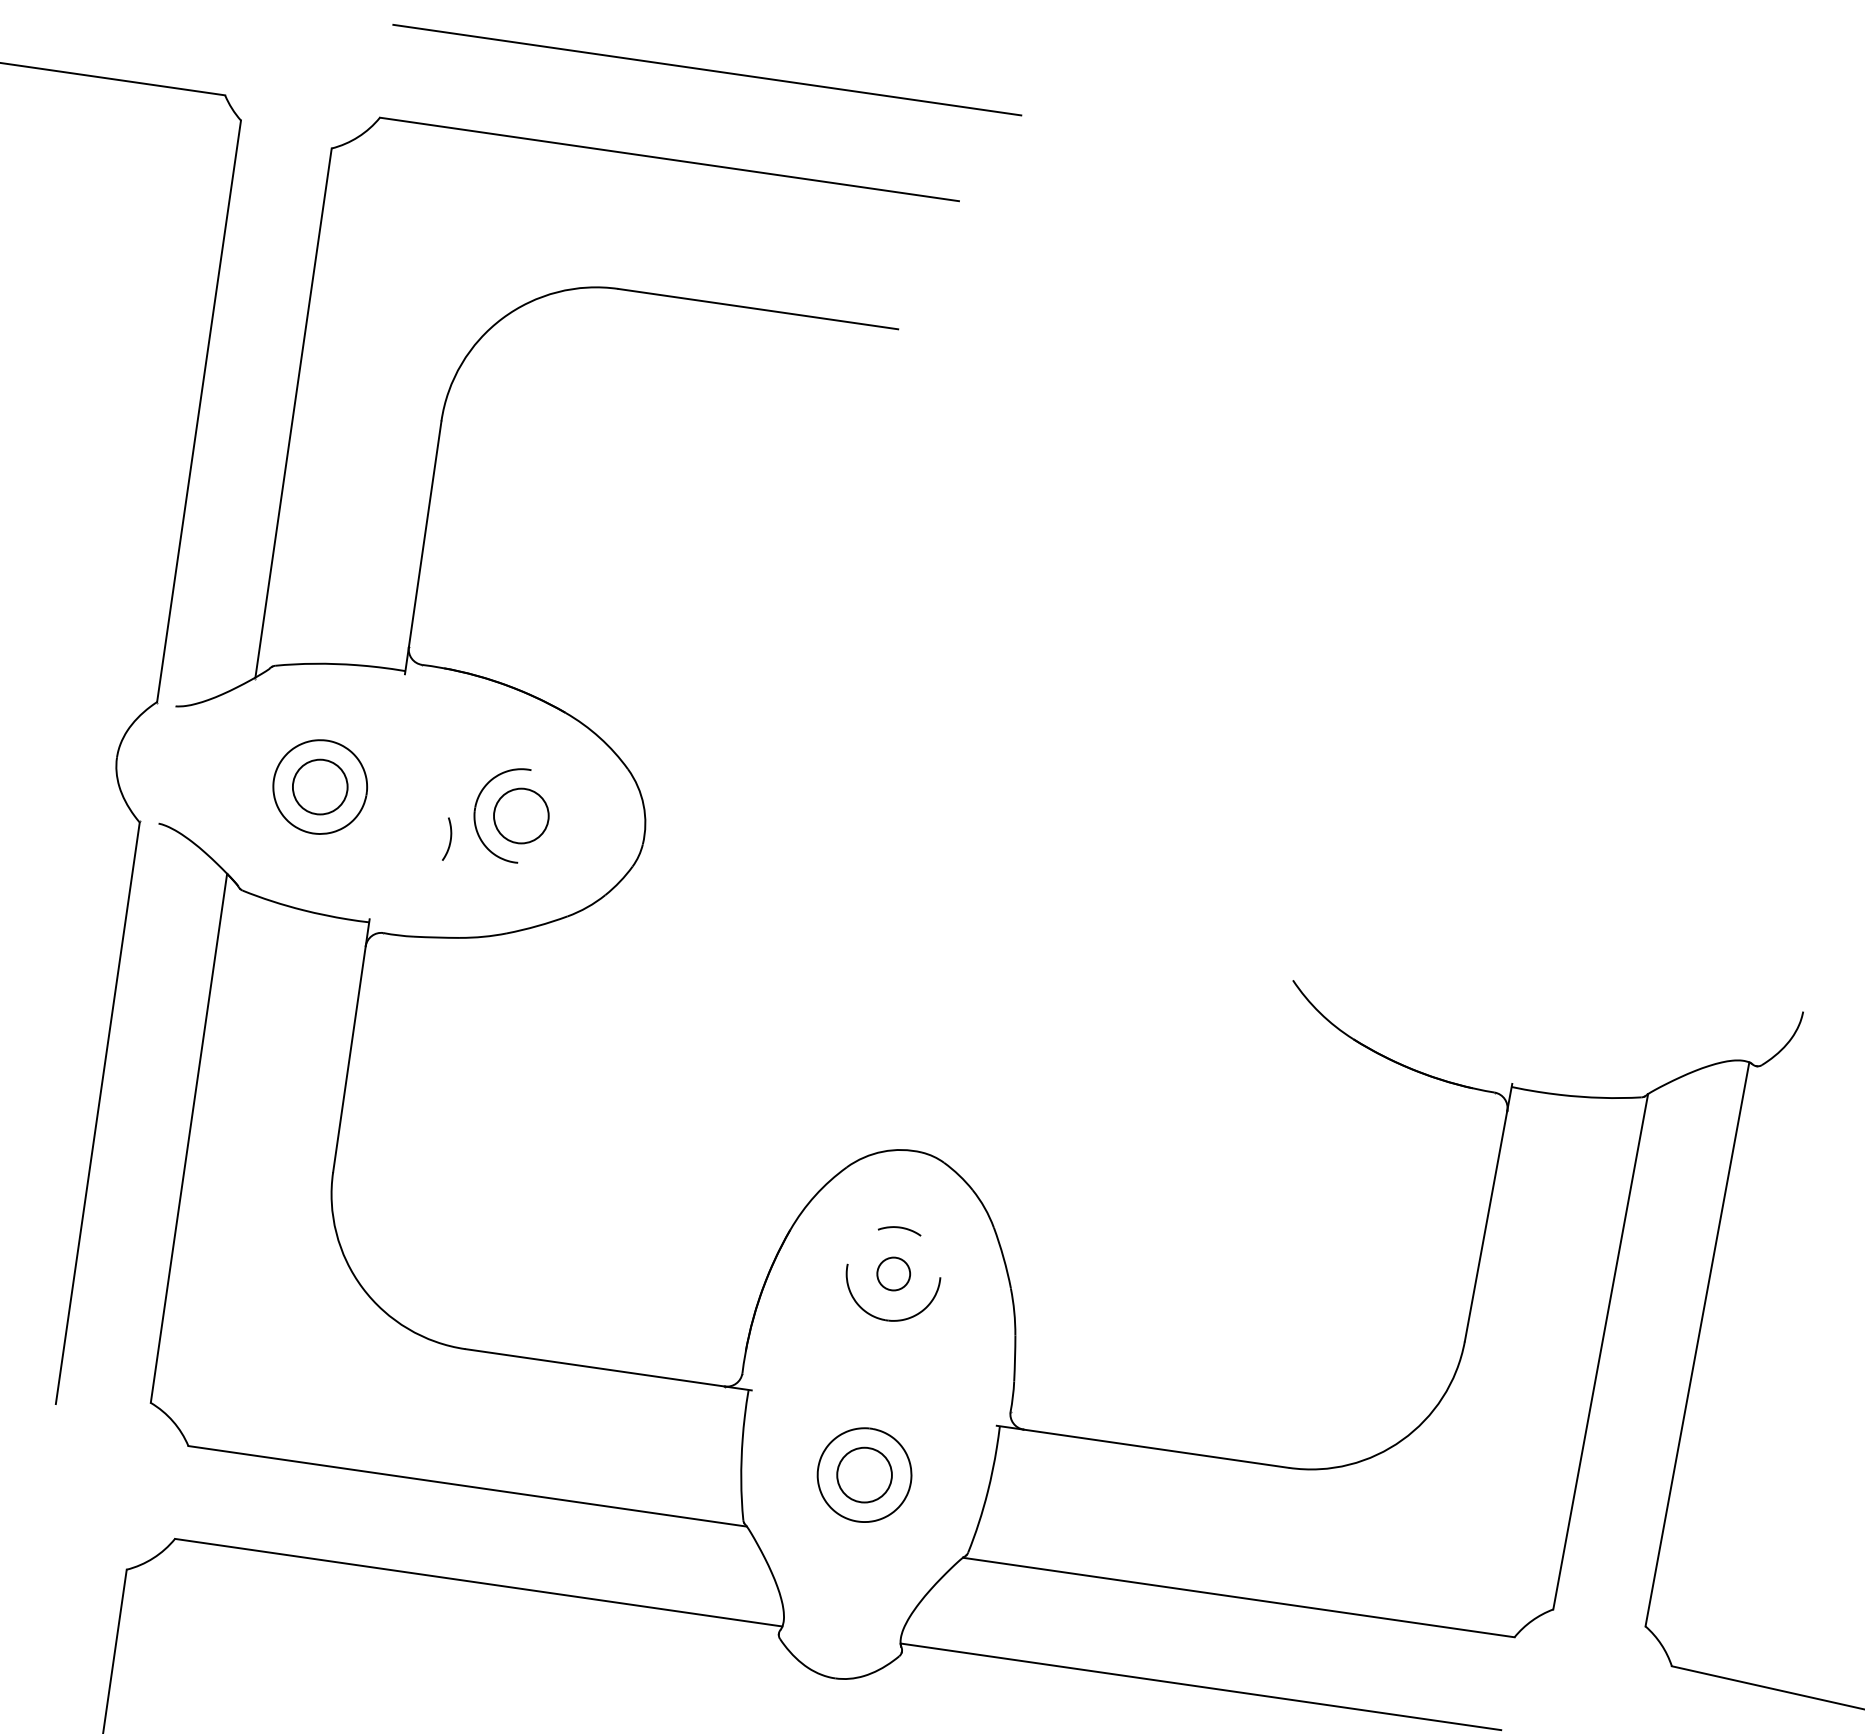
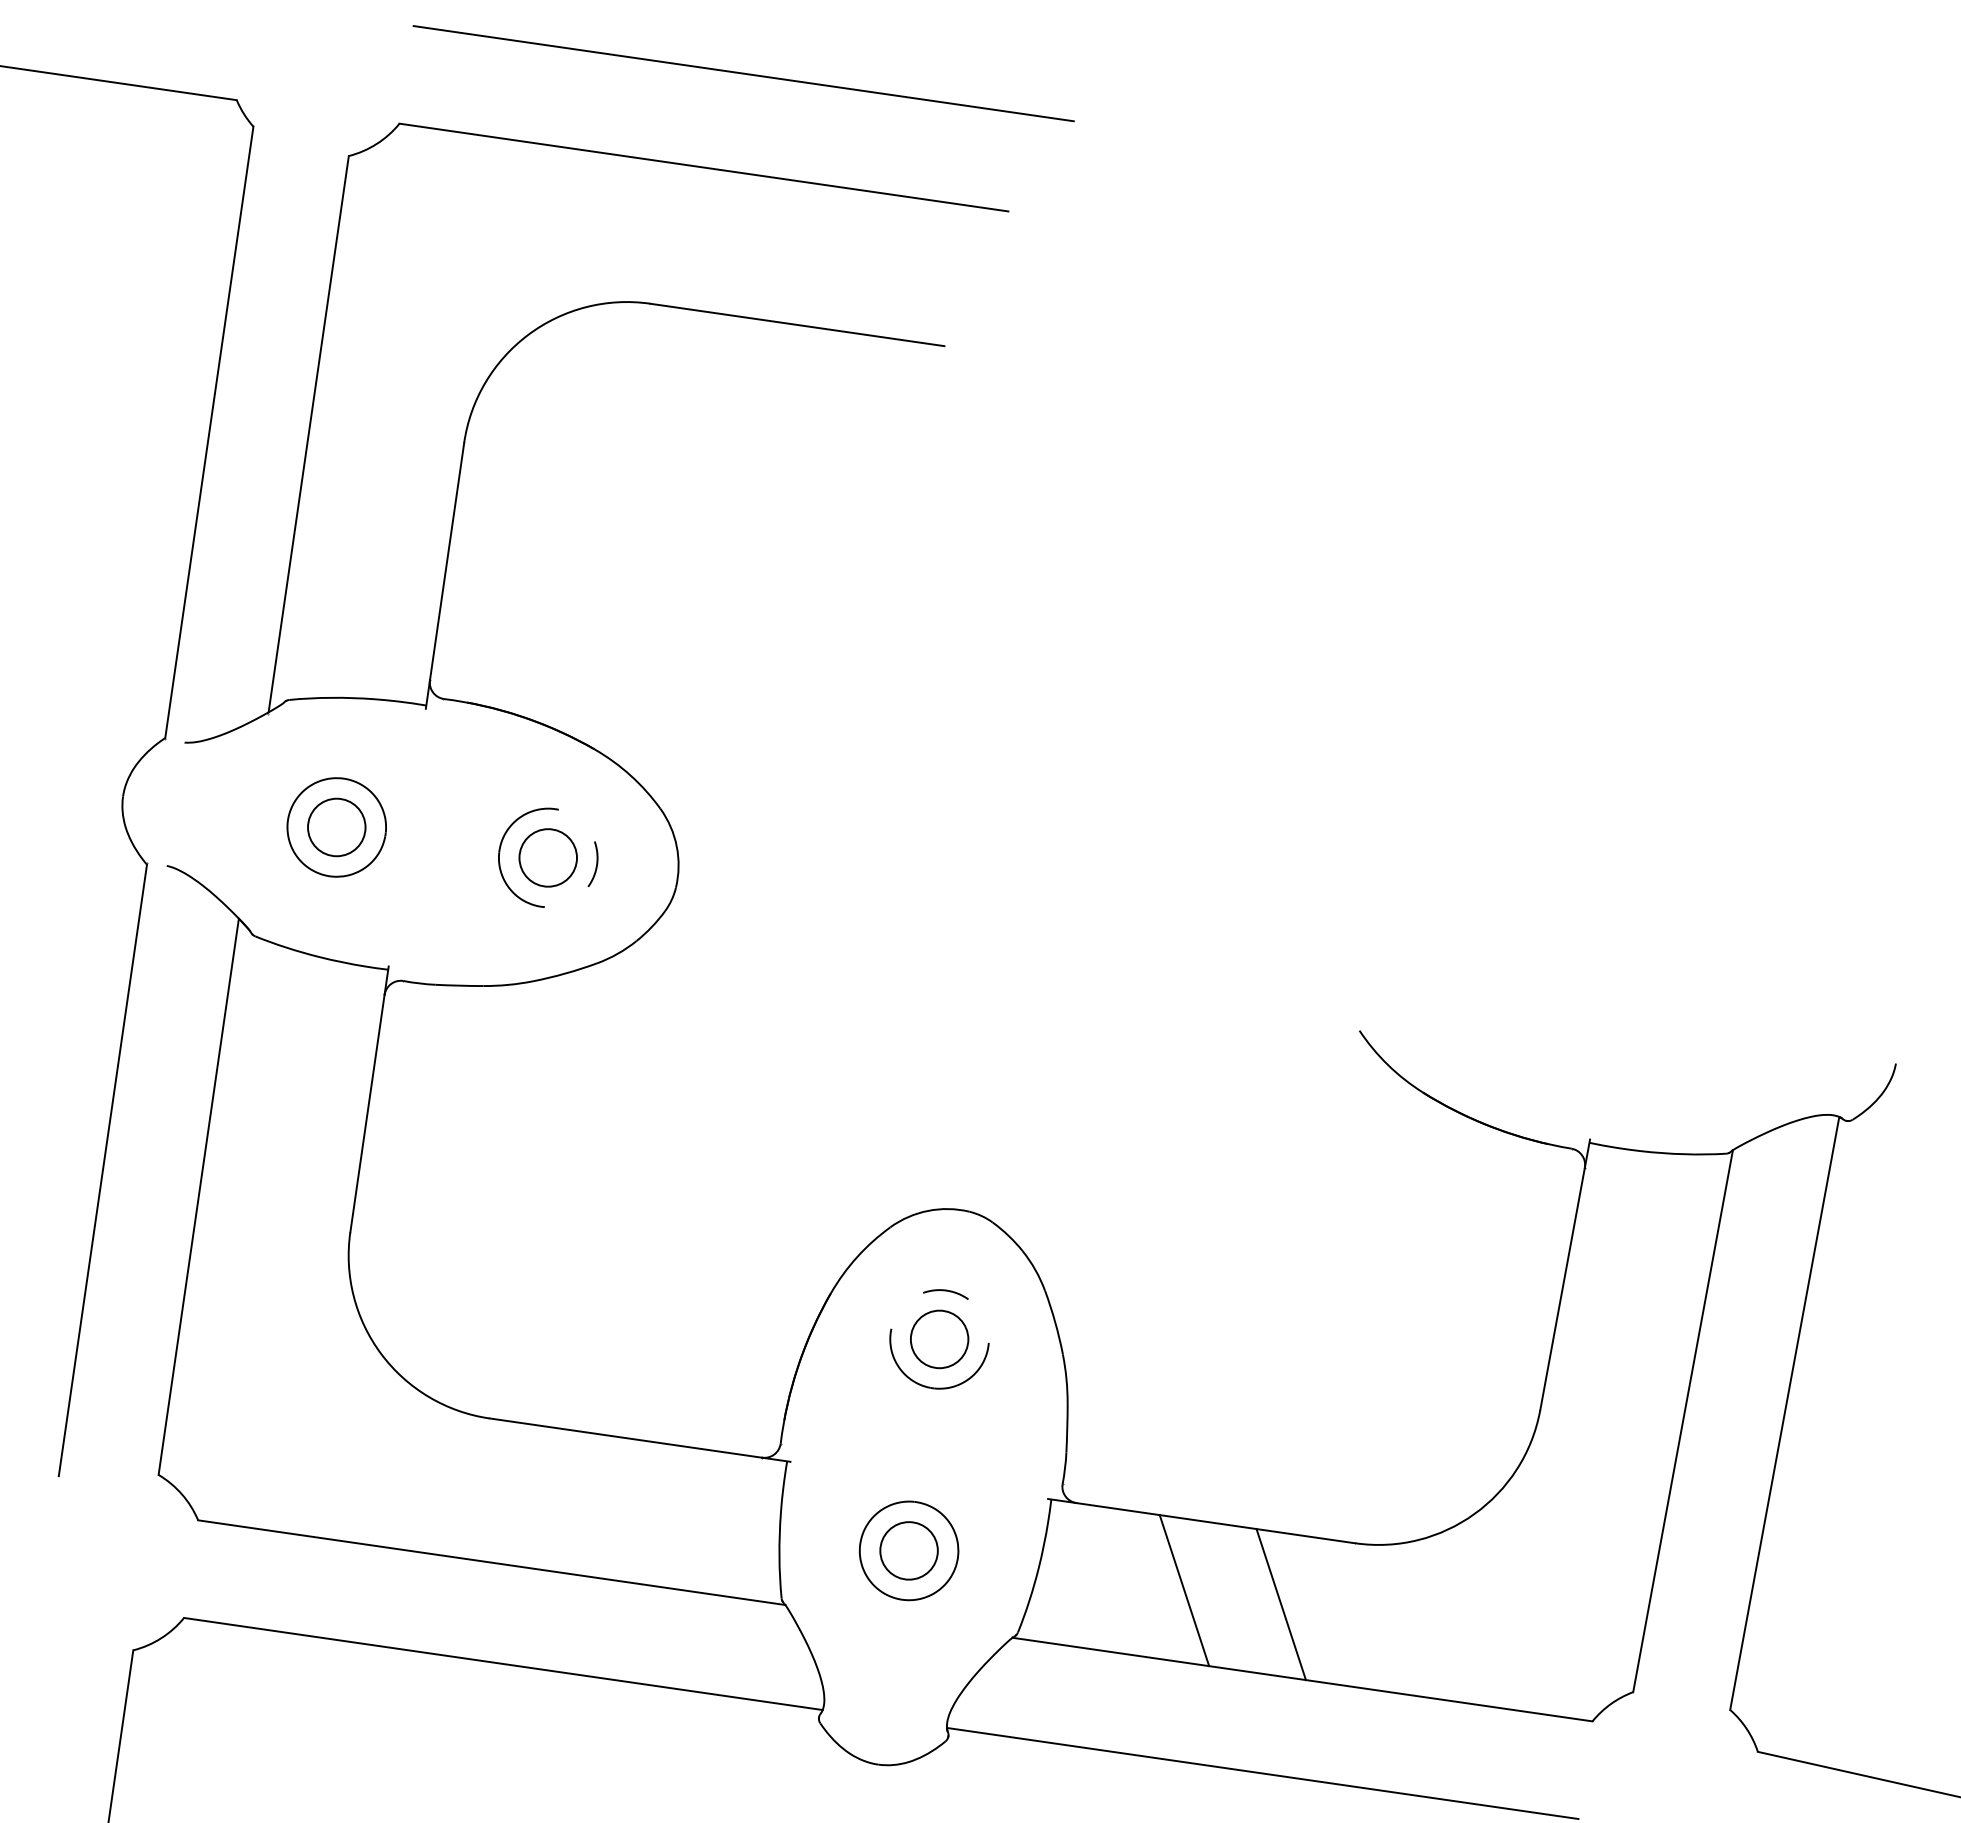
curve: (449, 841) -> (595, 866), moved
circle: (893, 1274) -> (939, 1339), size x1.67
line: (1126, 1512) -> (1184, 1590), added
line: (1217, 1526) -> (1280, 1604), added

